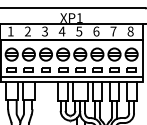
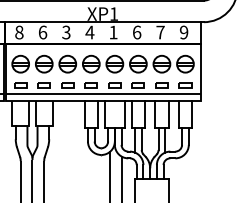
text: (10, 31) -> (19, 32), 1 -> 8
text: (27, 31) -> (42, 32), 2 -> 6
text: (79, 31) -> (113, 32), 5 -> 1
text: (130, 31) -> (184, 32), 8 -> 9

